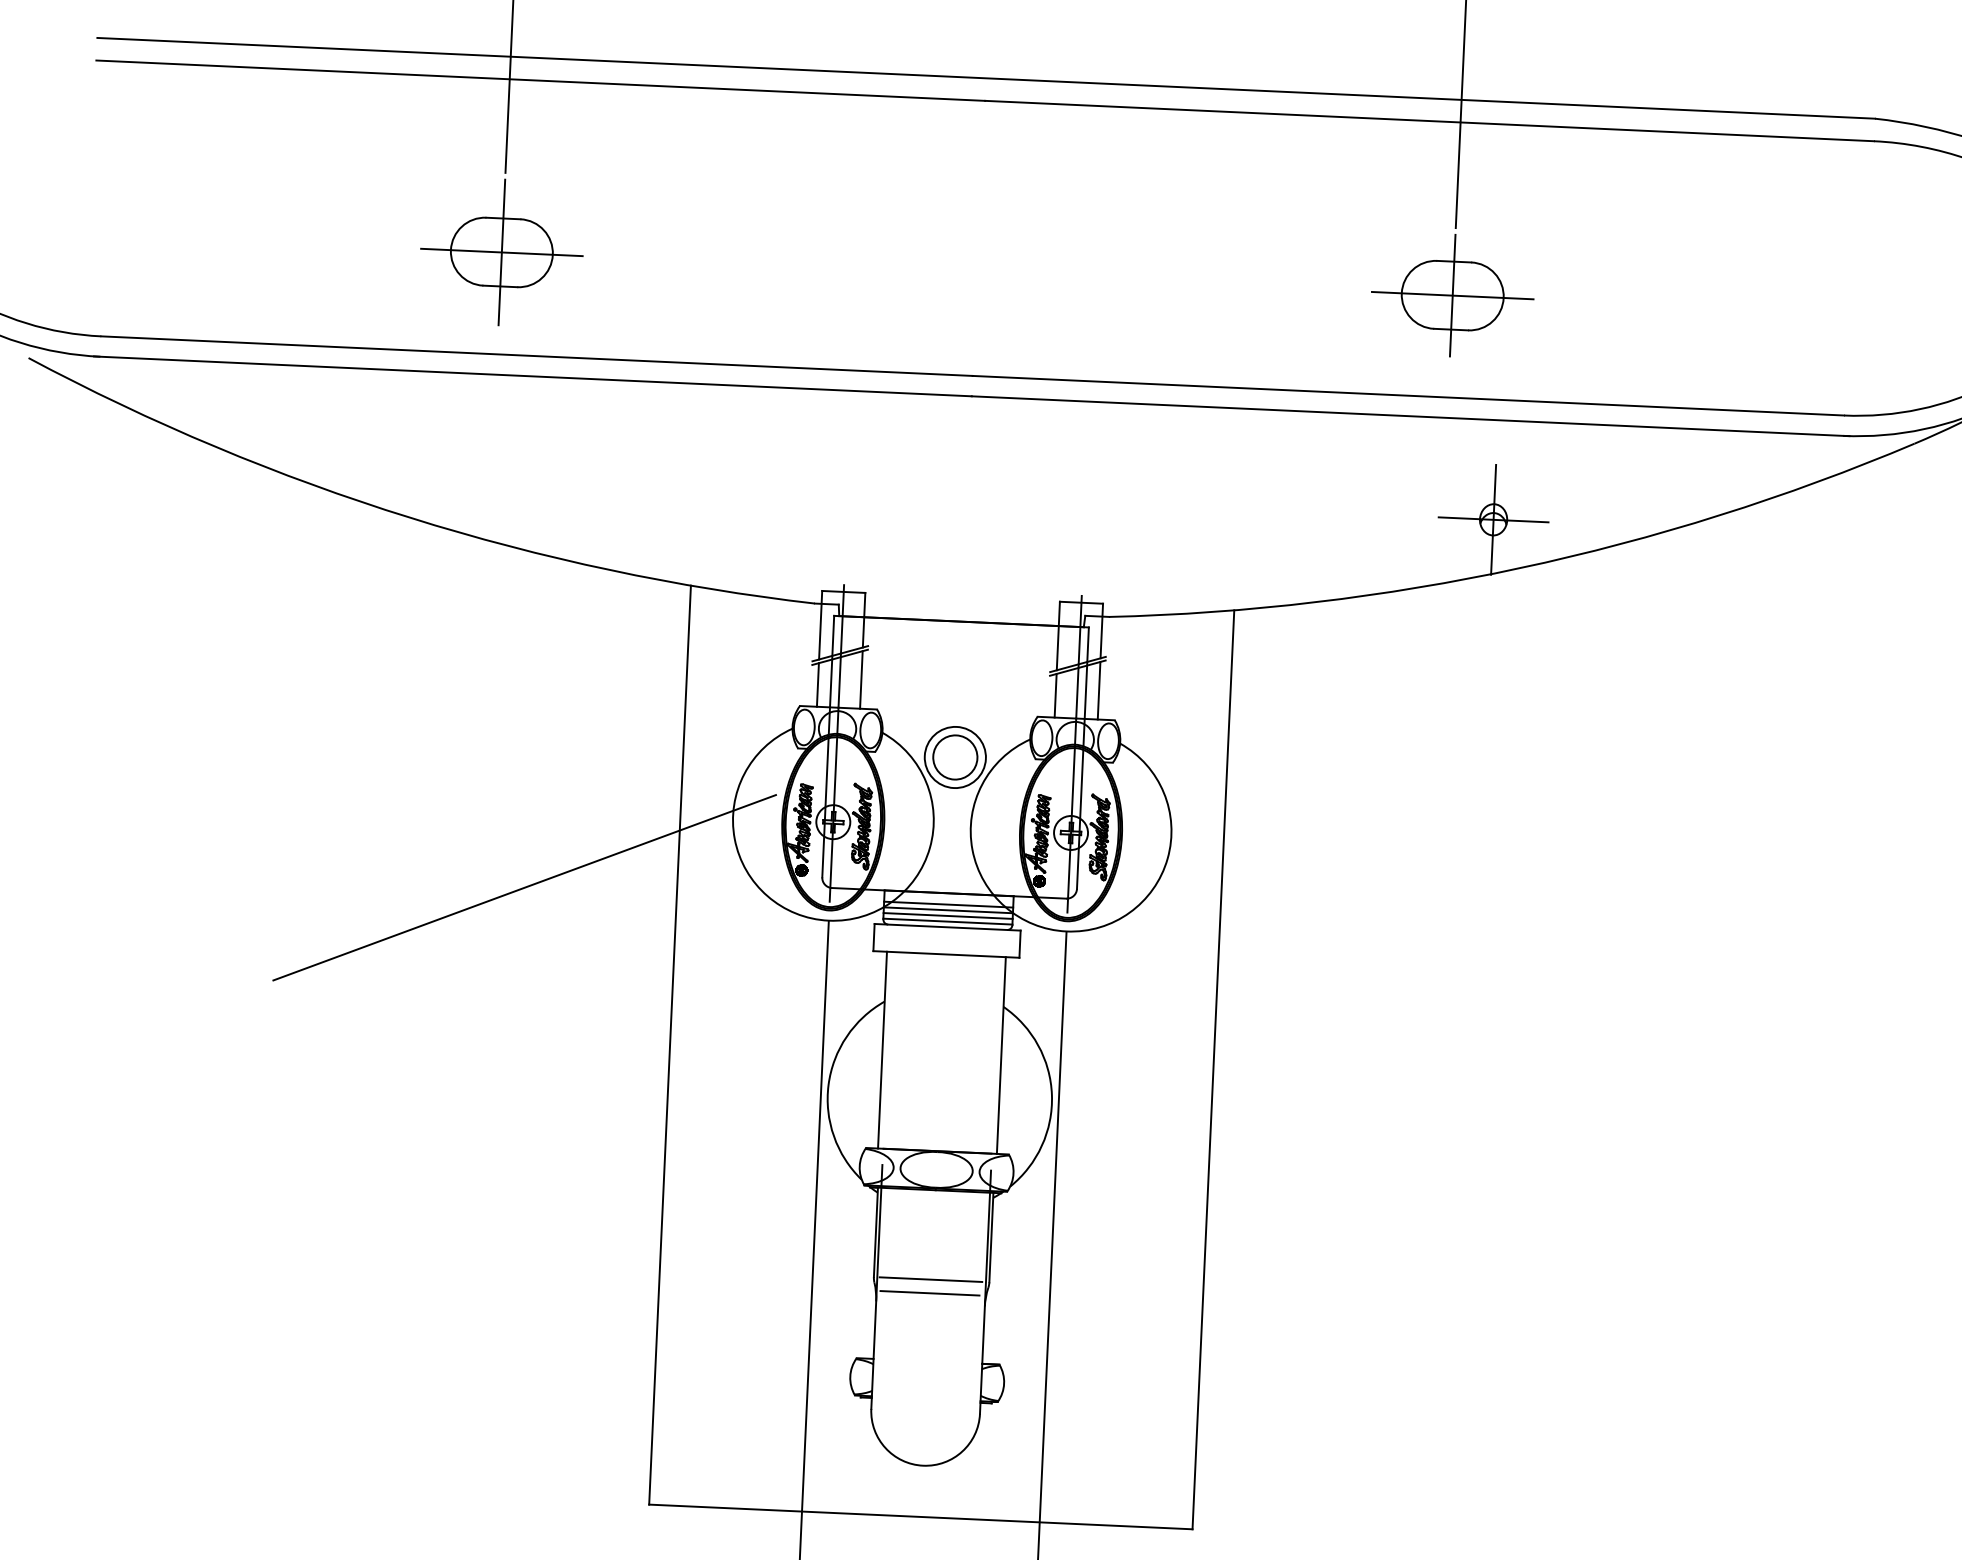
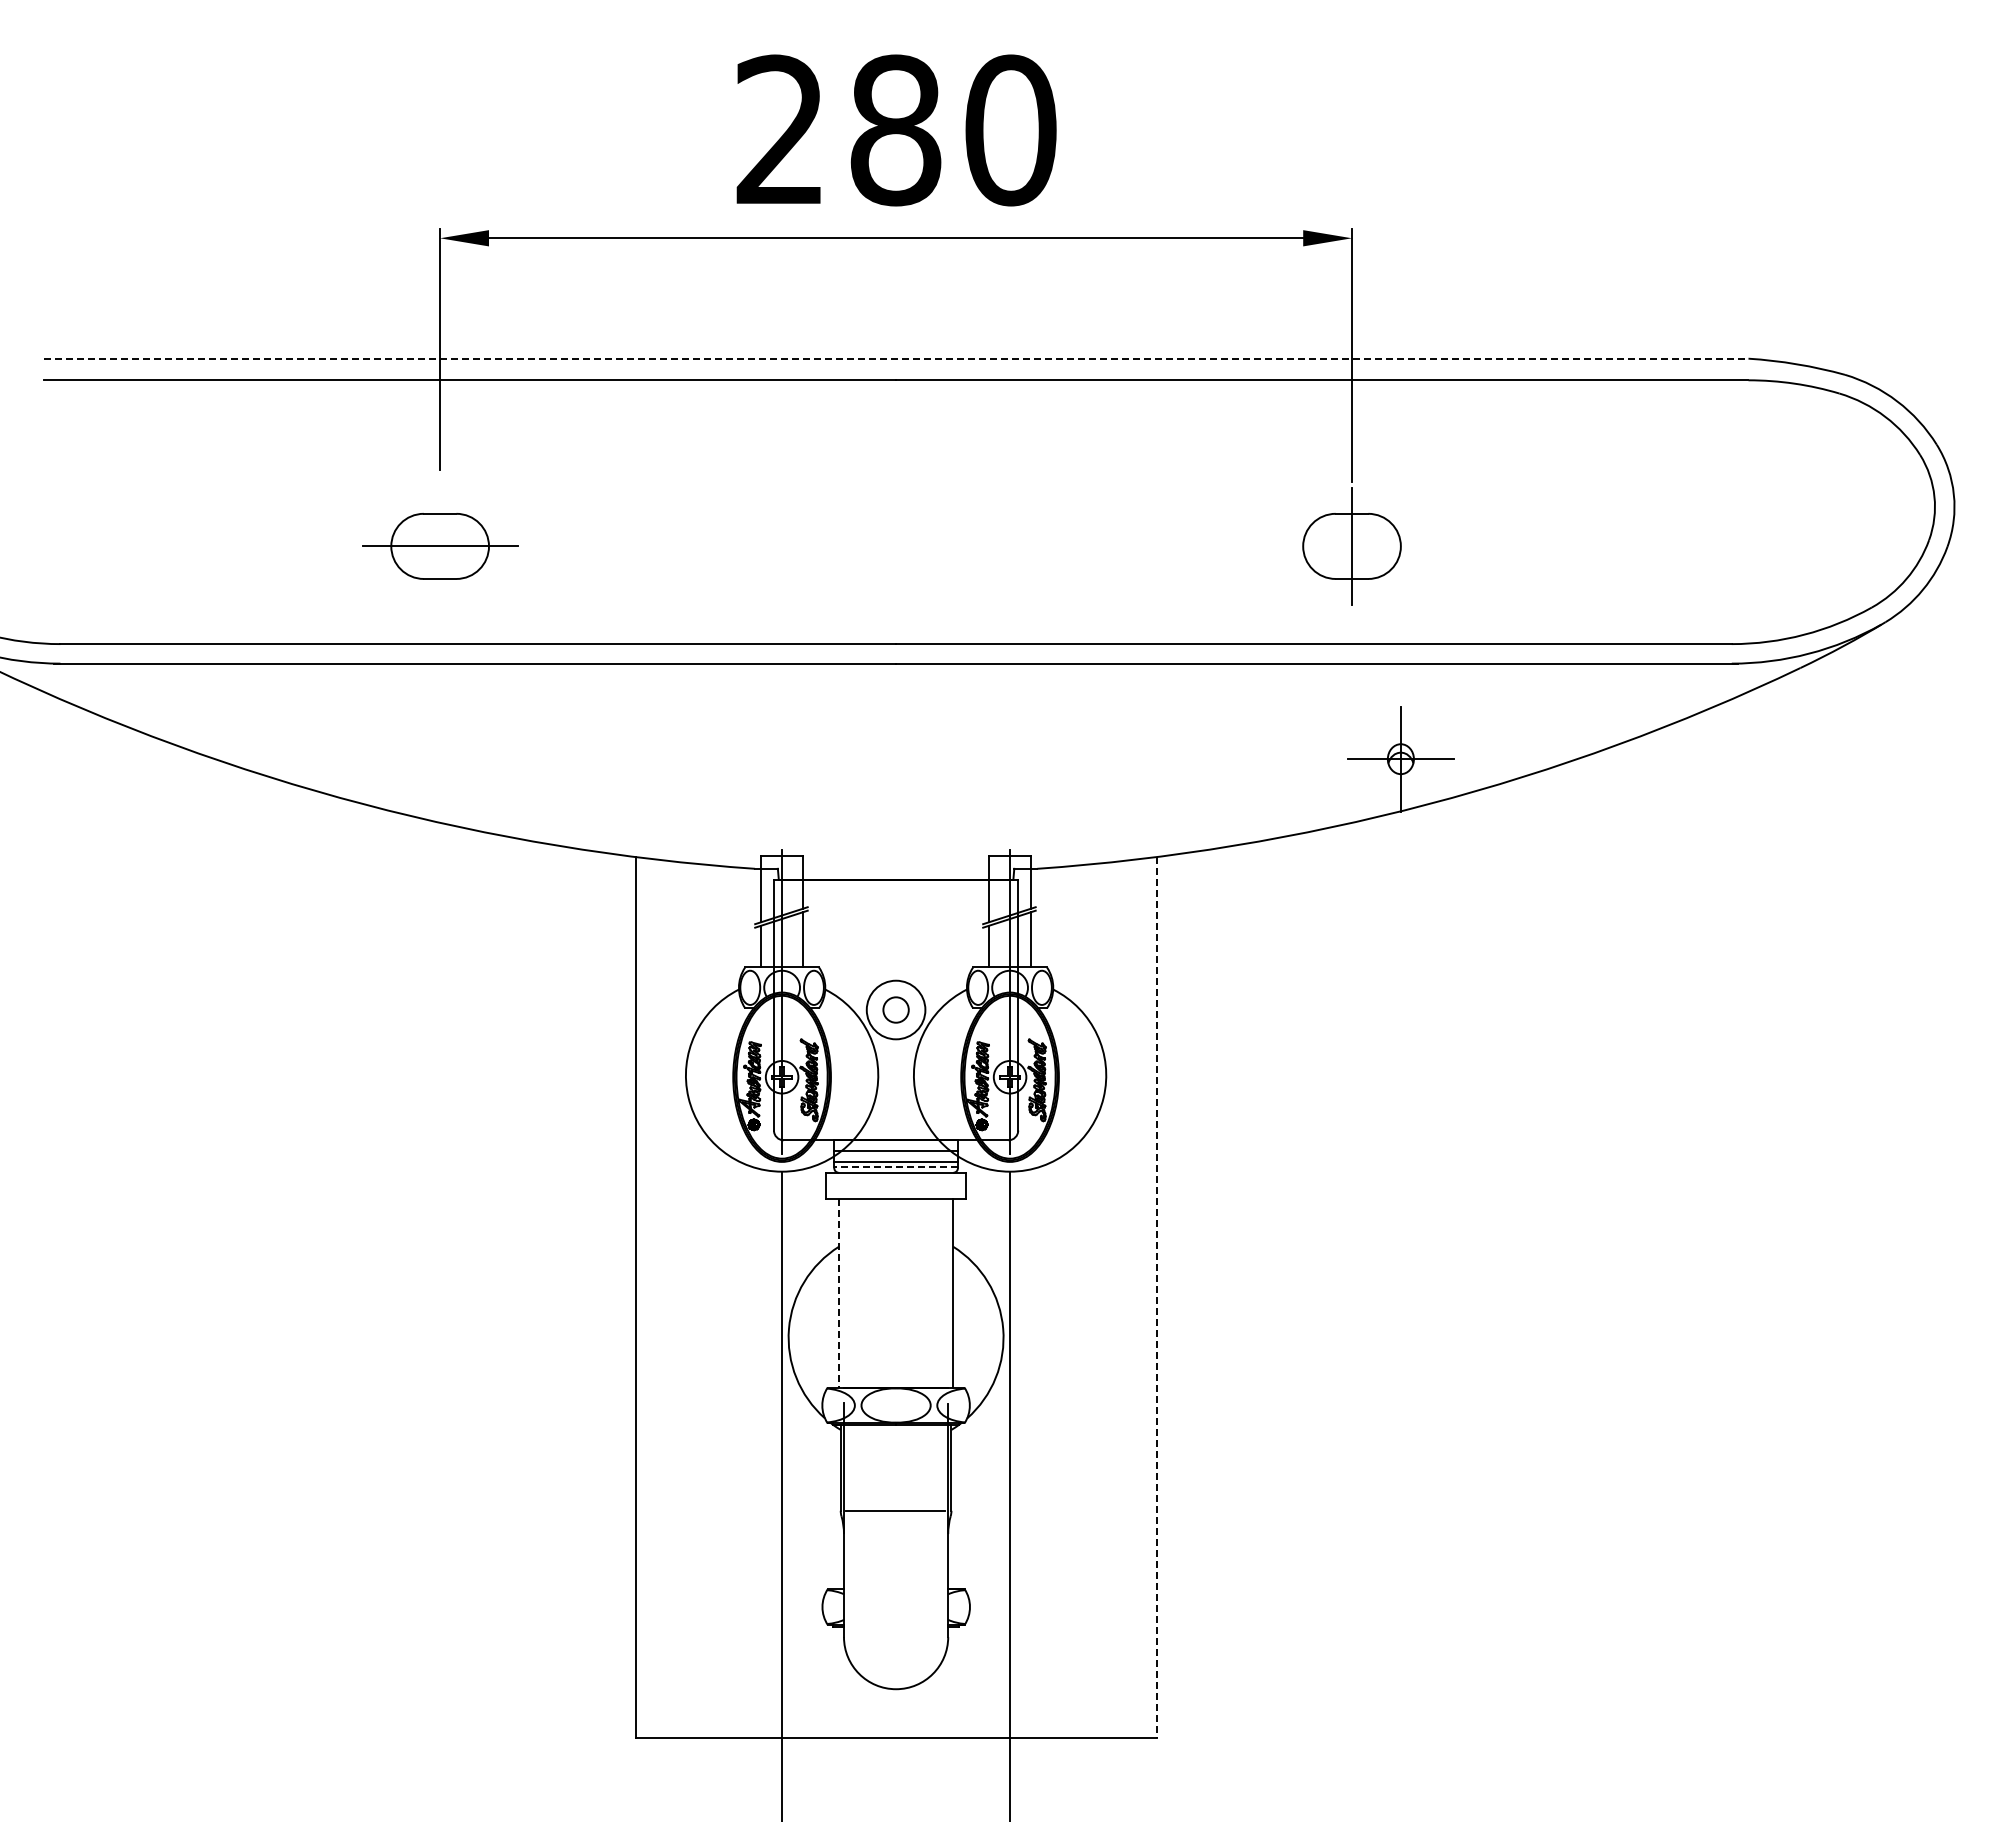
line: (986, 78) -> (896, 358), solid -> dashed
line: (502, 252) -> (440, 546), removed
line: (1452, 295) -> (1351, 546), removed
circle: (954, 756) -> (895, 1009), size x0.6
line: (524, 887) -> (489, 1153), removed
line: (947, 910) -> (895, 1156), removed
line: (948, 921) -> (896, 1167), solid -> dashed
line: (882, 1050) -> (839, 1293), solid -> dashed
line: (1213, 1069) -> (1156, 1297), solid -> dashed
line: (929, 1292) -> (894, 1523), removed

